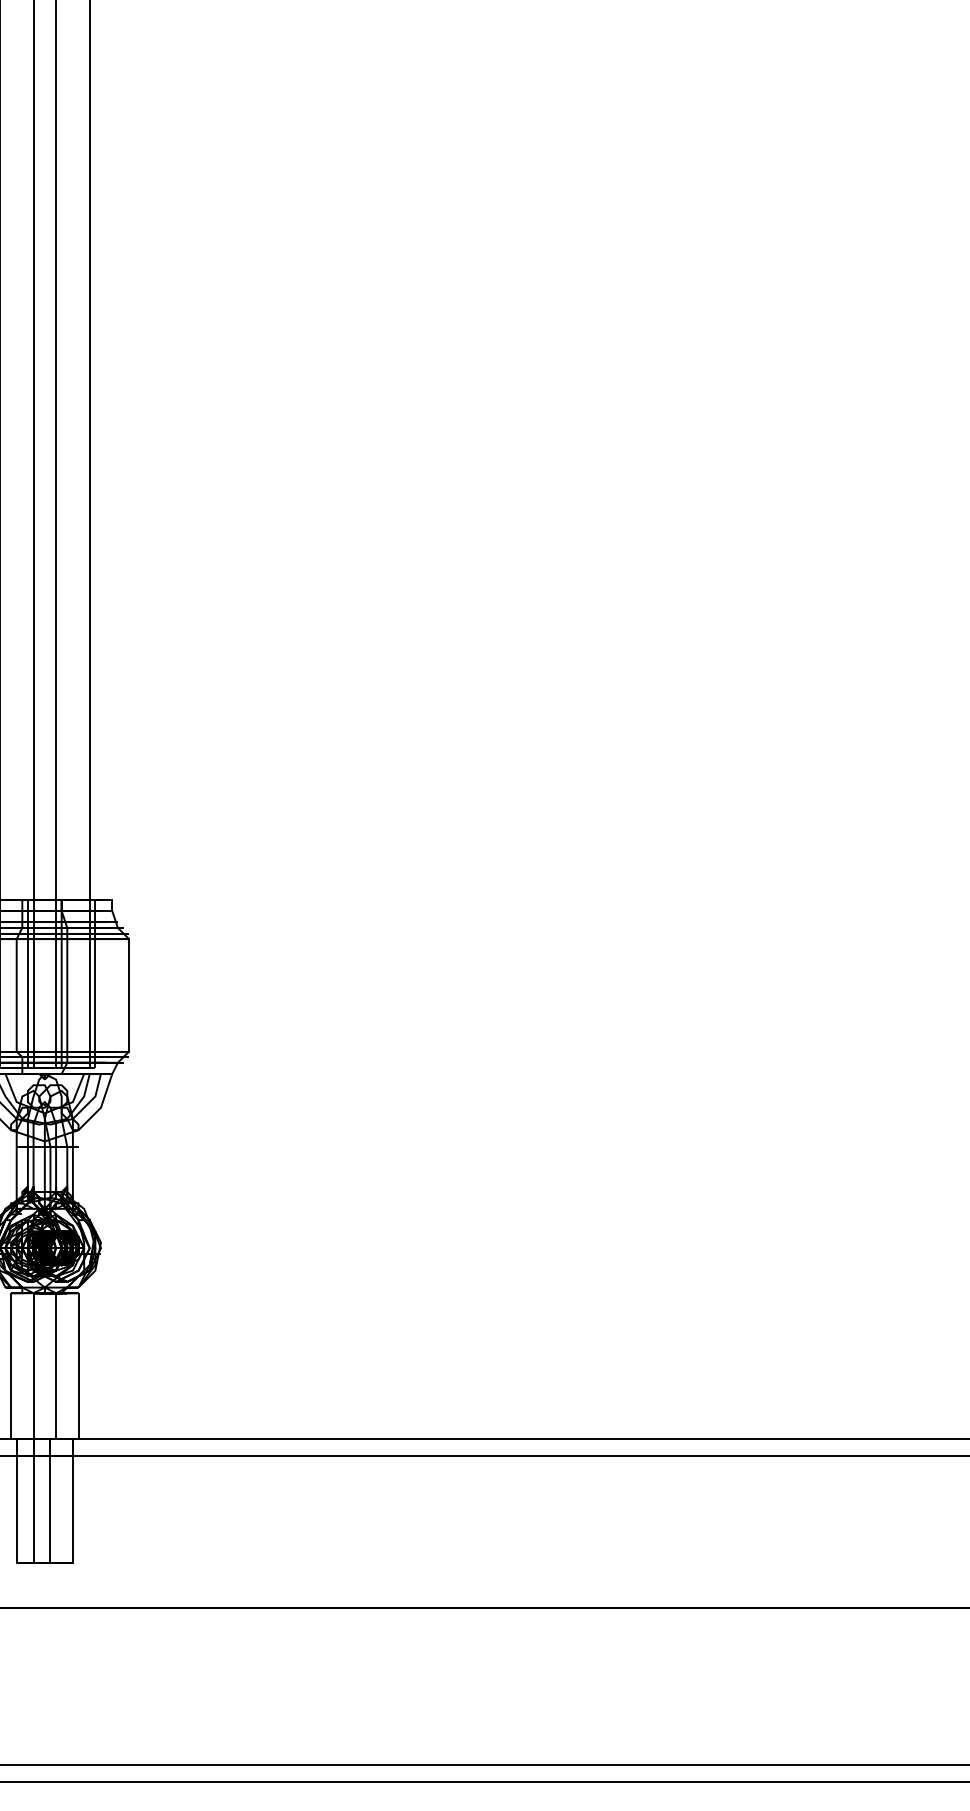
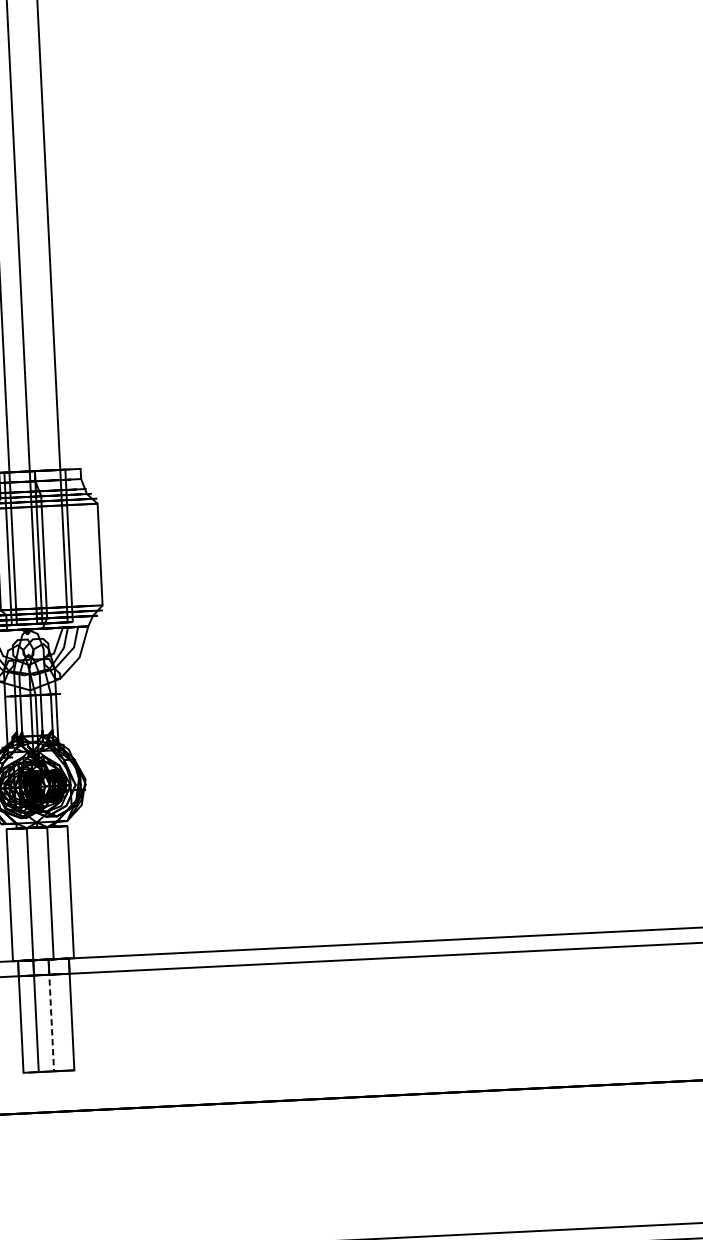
line: (50, 1501) -> (51, 1015), solid -> dashed

